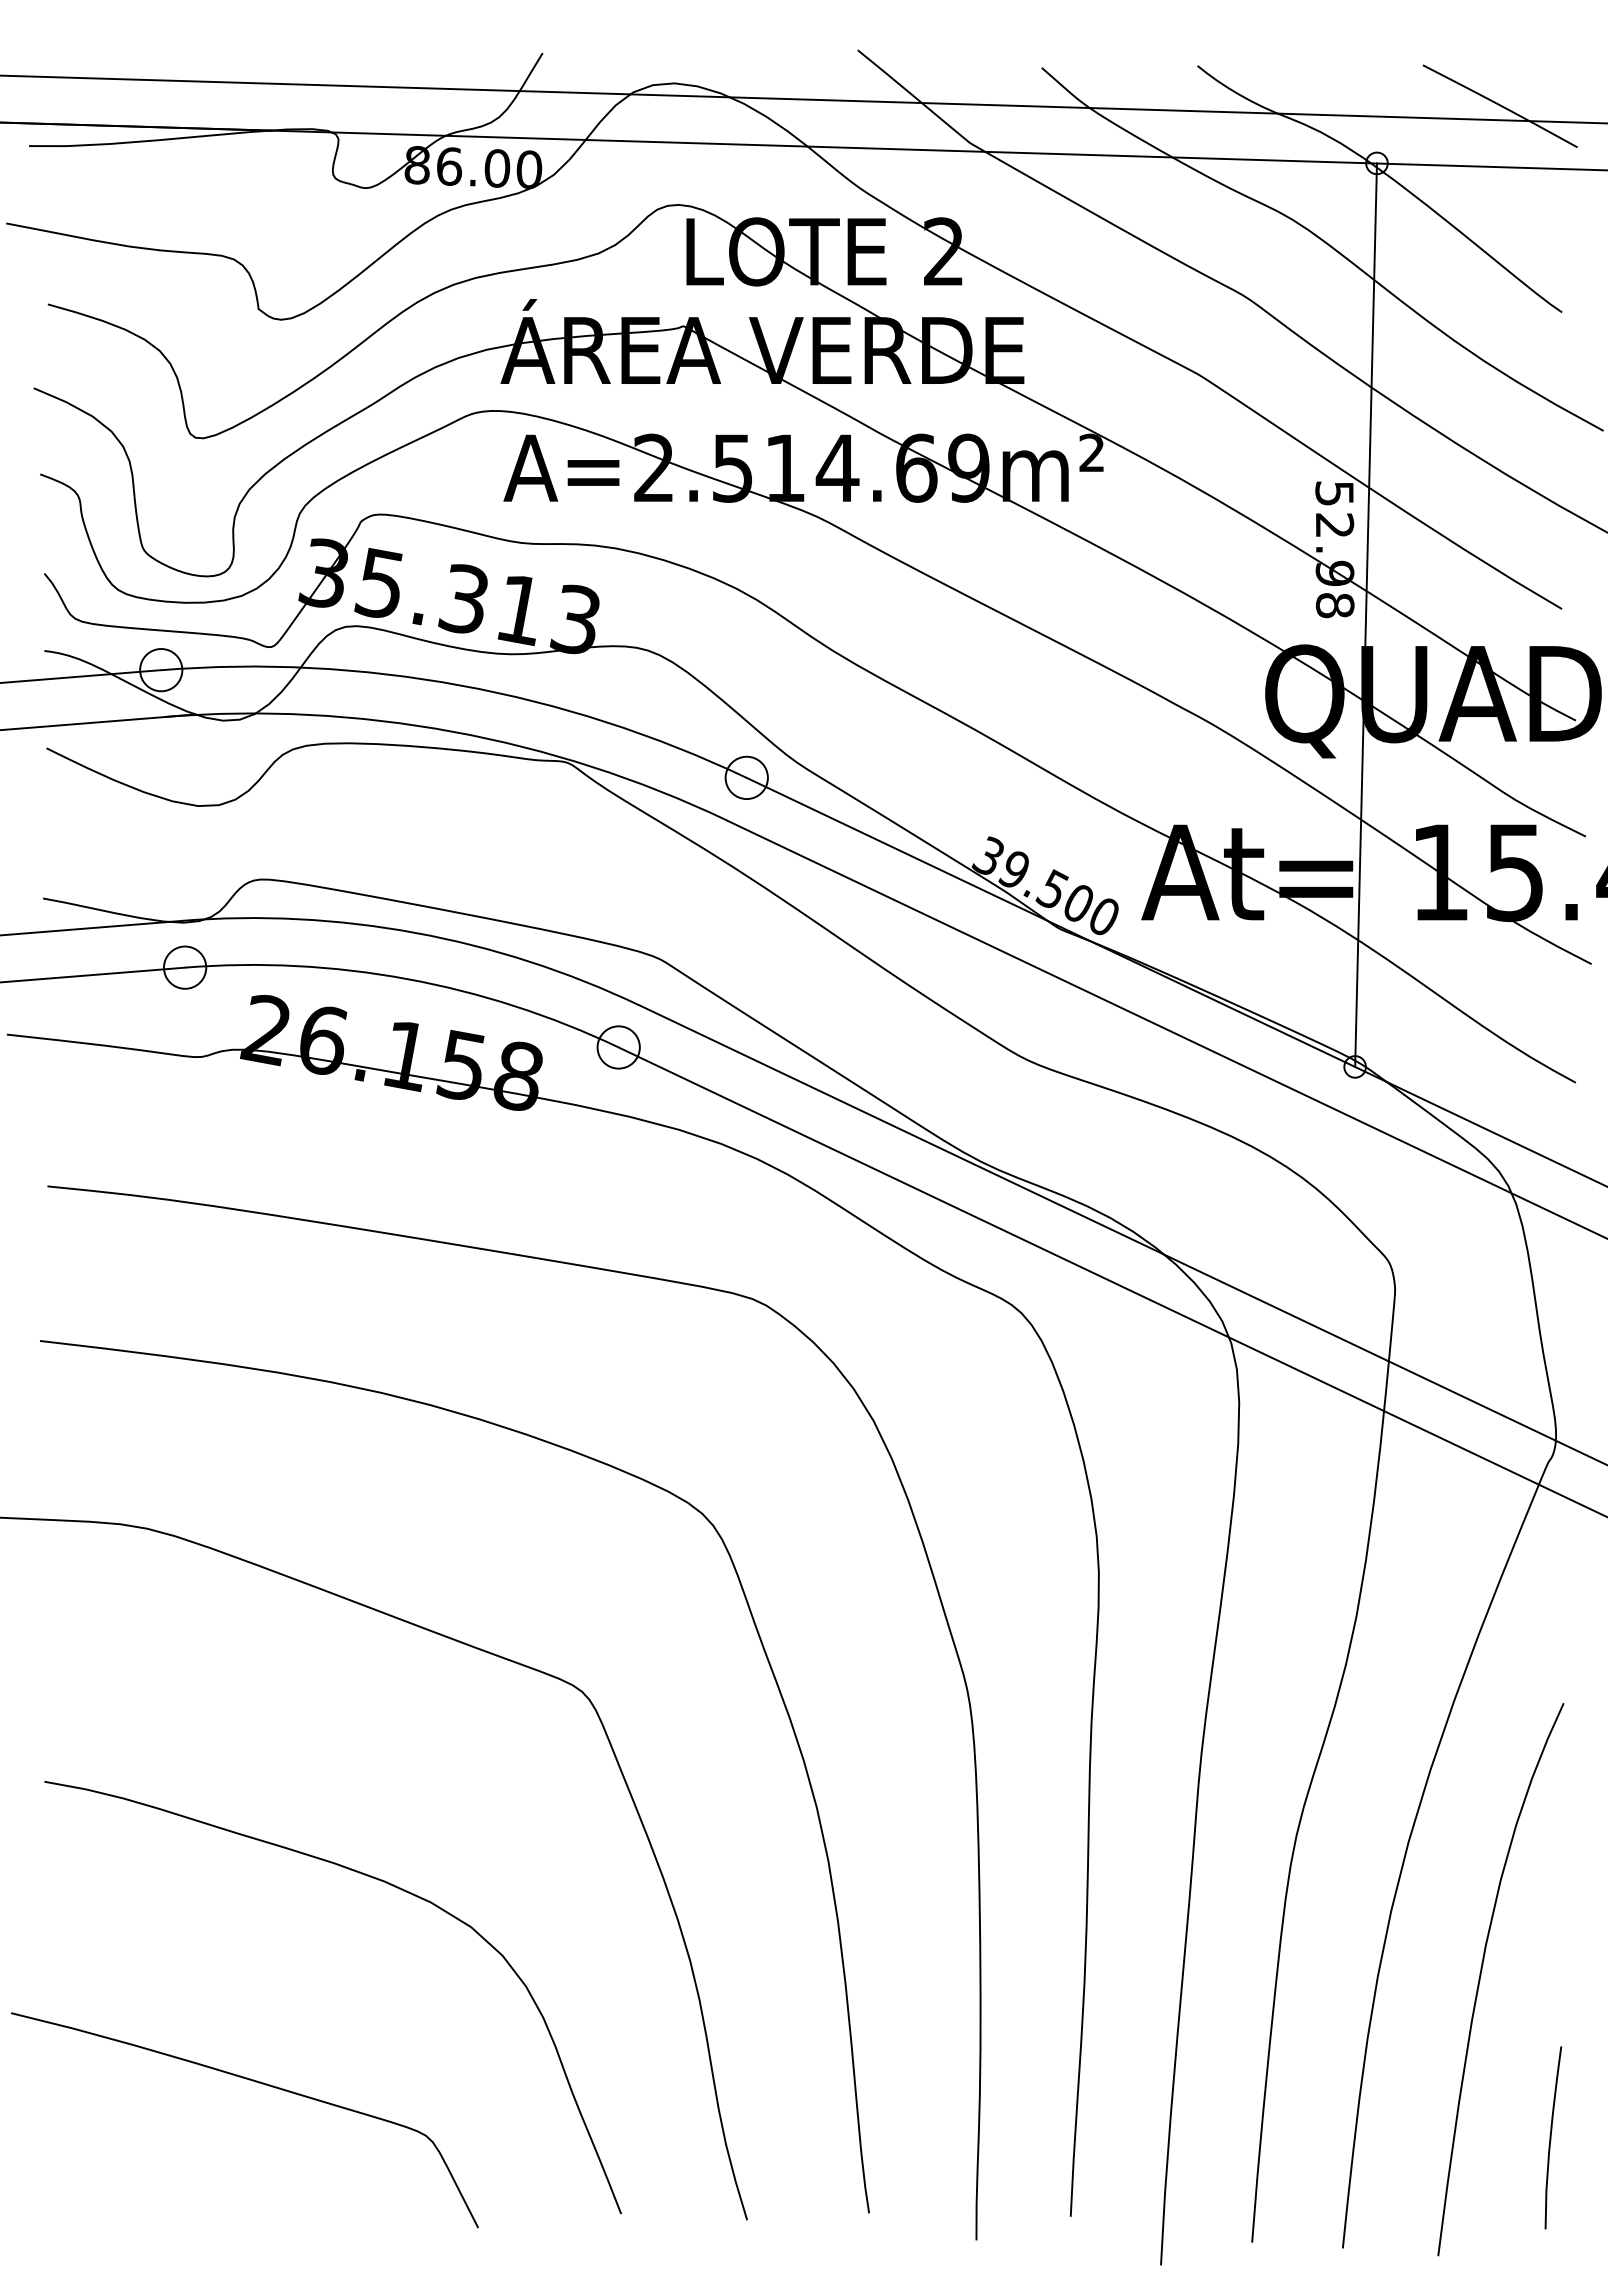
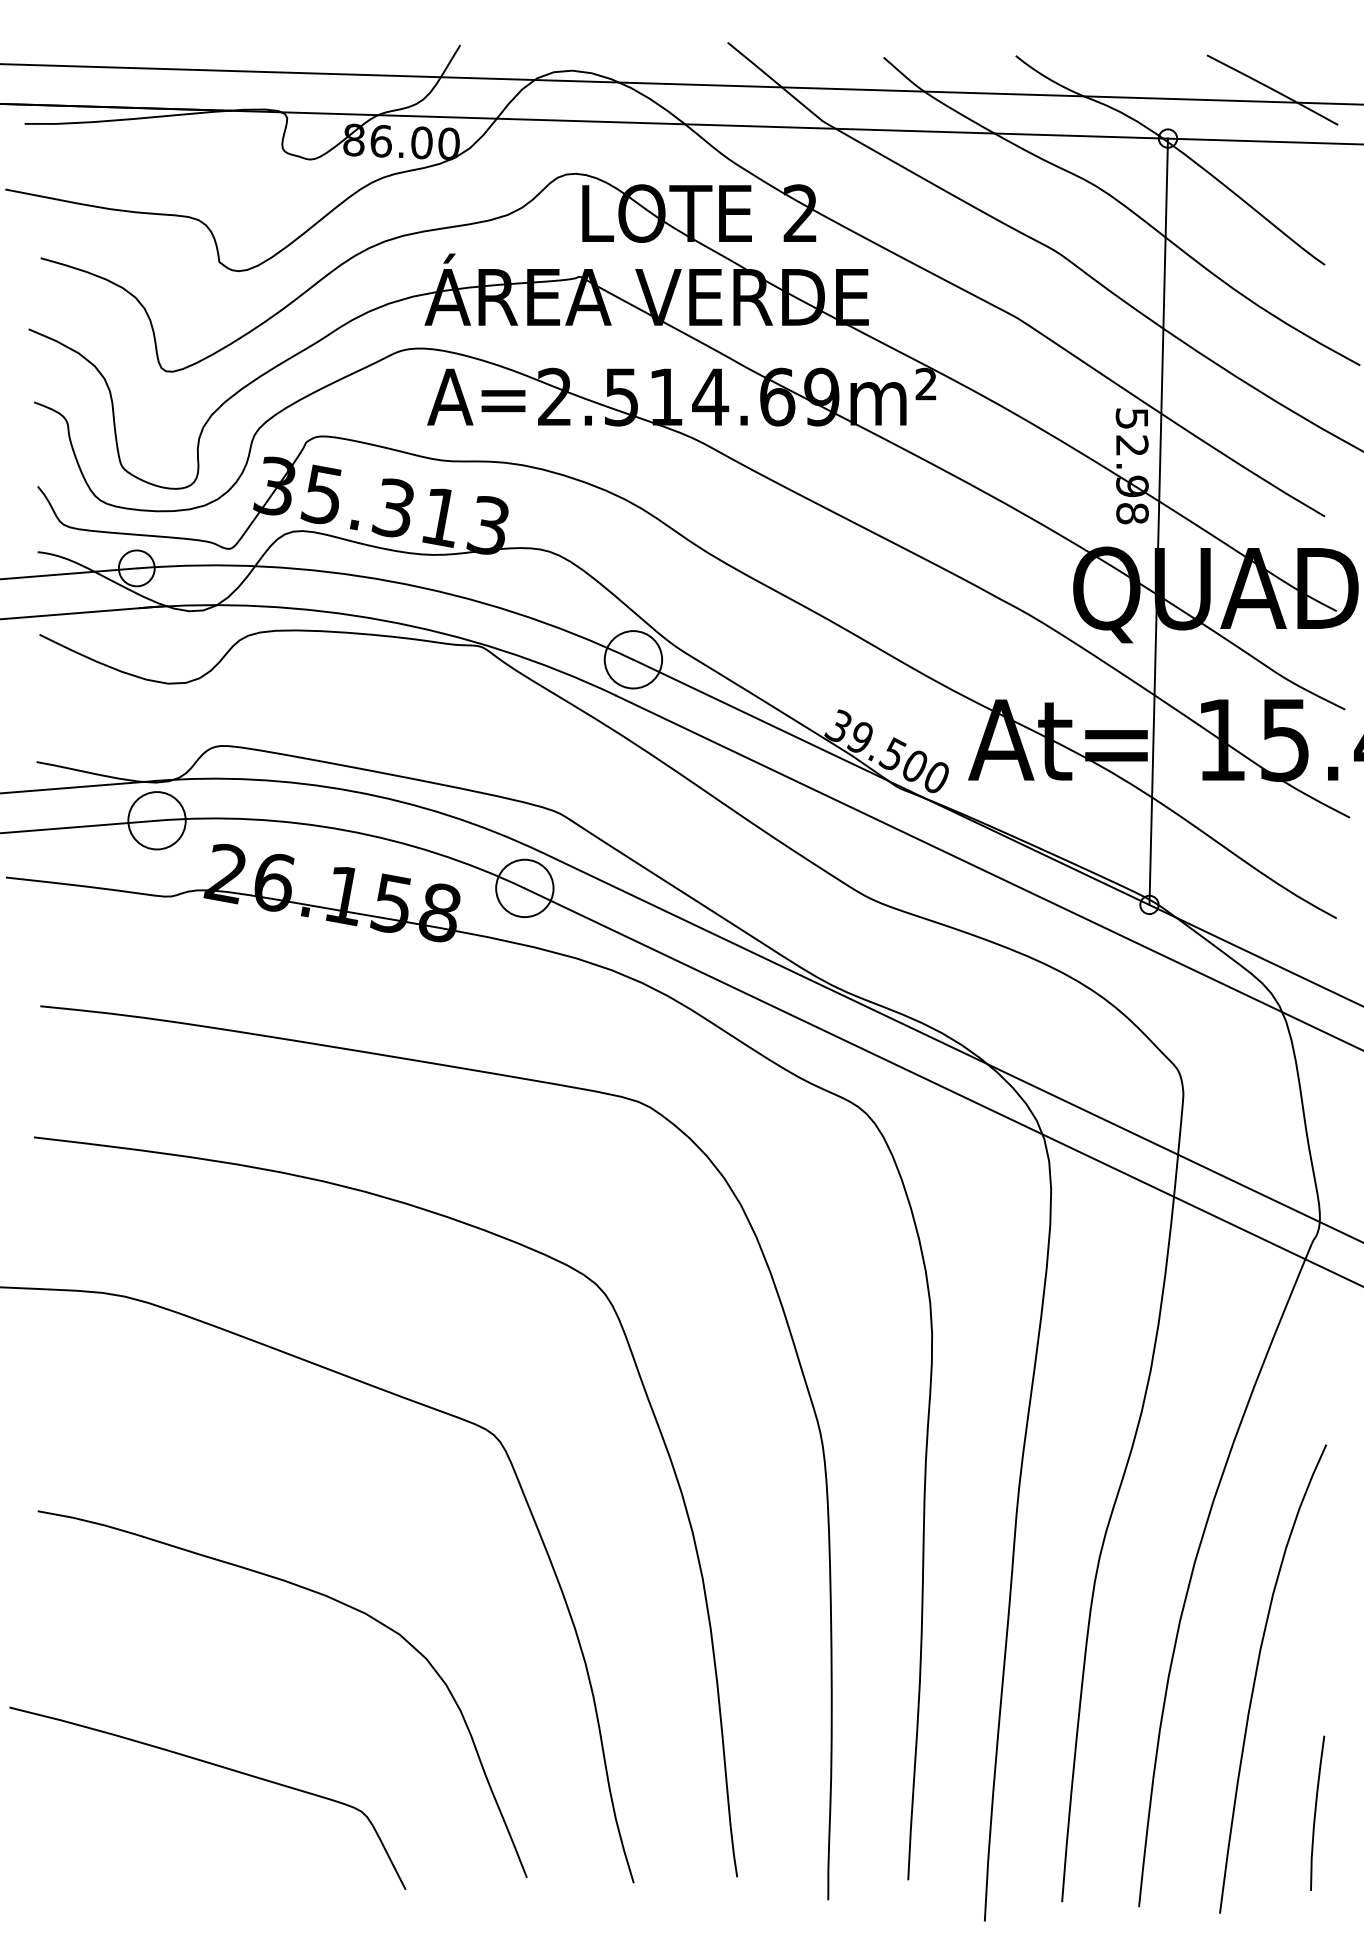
circle: (746, 777) -> (633, 659), size x1.6
circle: (184, 967) -> (156, 820), size x1.6
circle: (618, 1047) -> (524, 888), size x1.6

